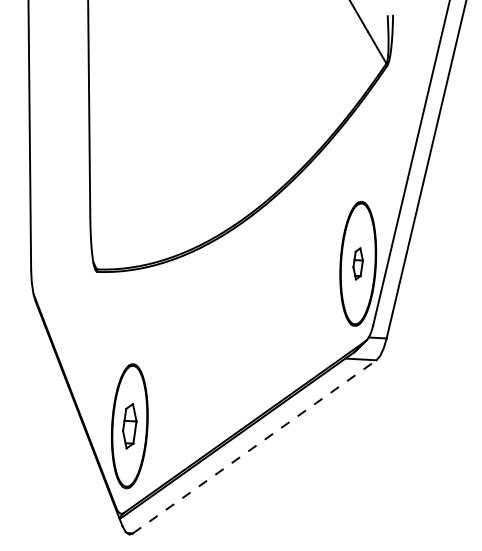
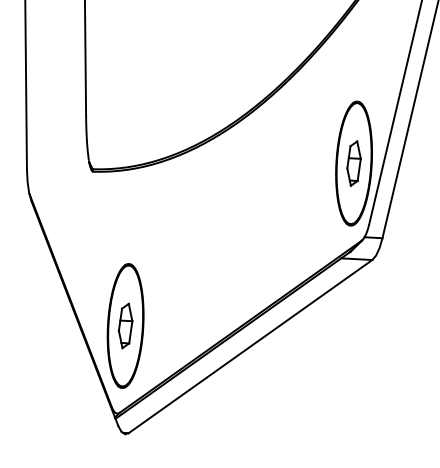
part: (357, 263) -> (353, 163), size x1.43
line: (255, 446) -> (251, 346), dashed -> solid

